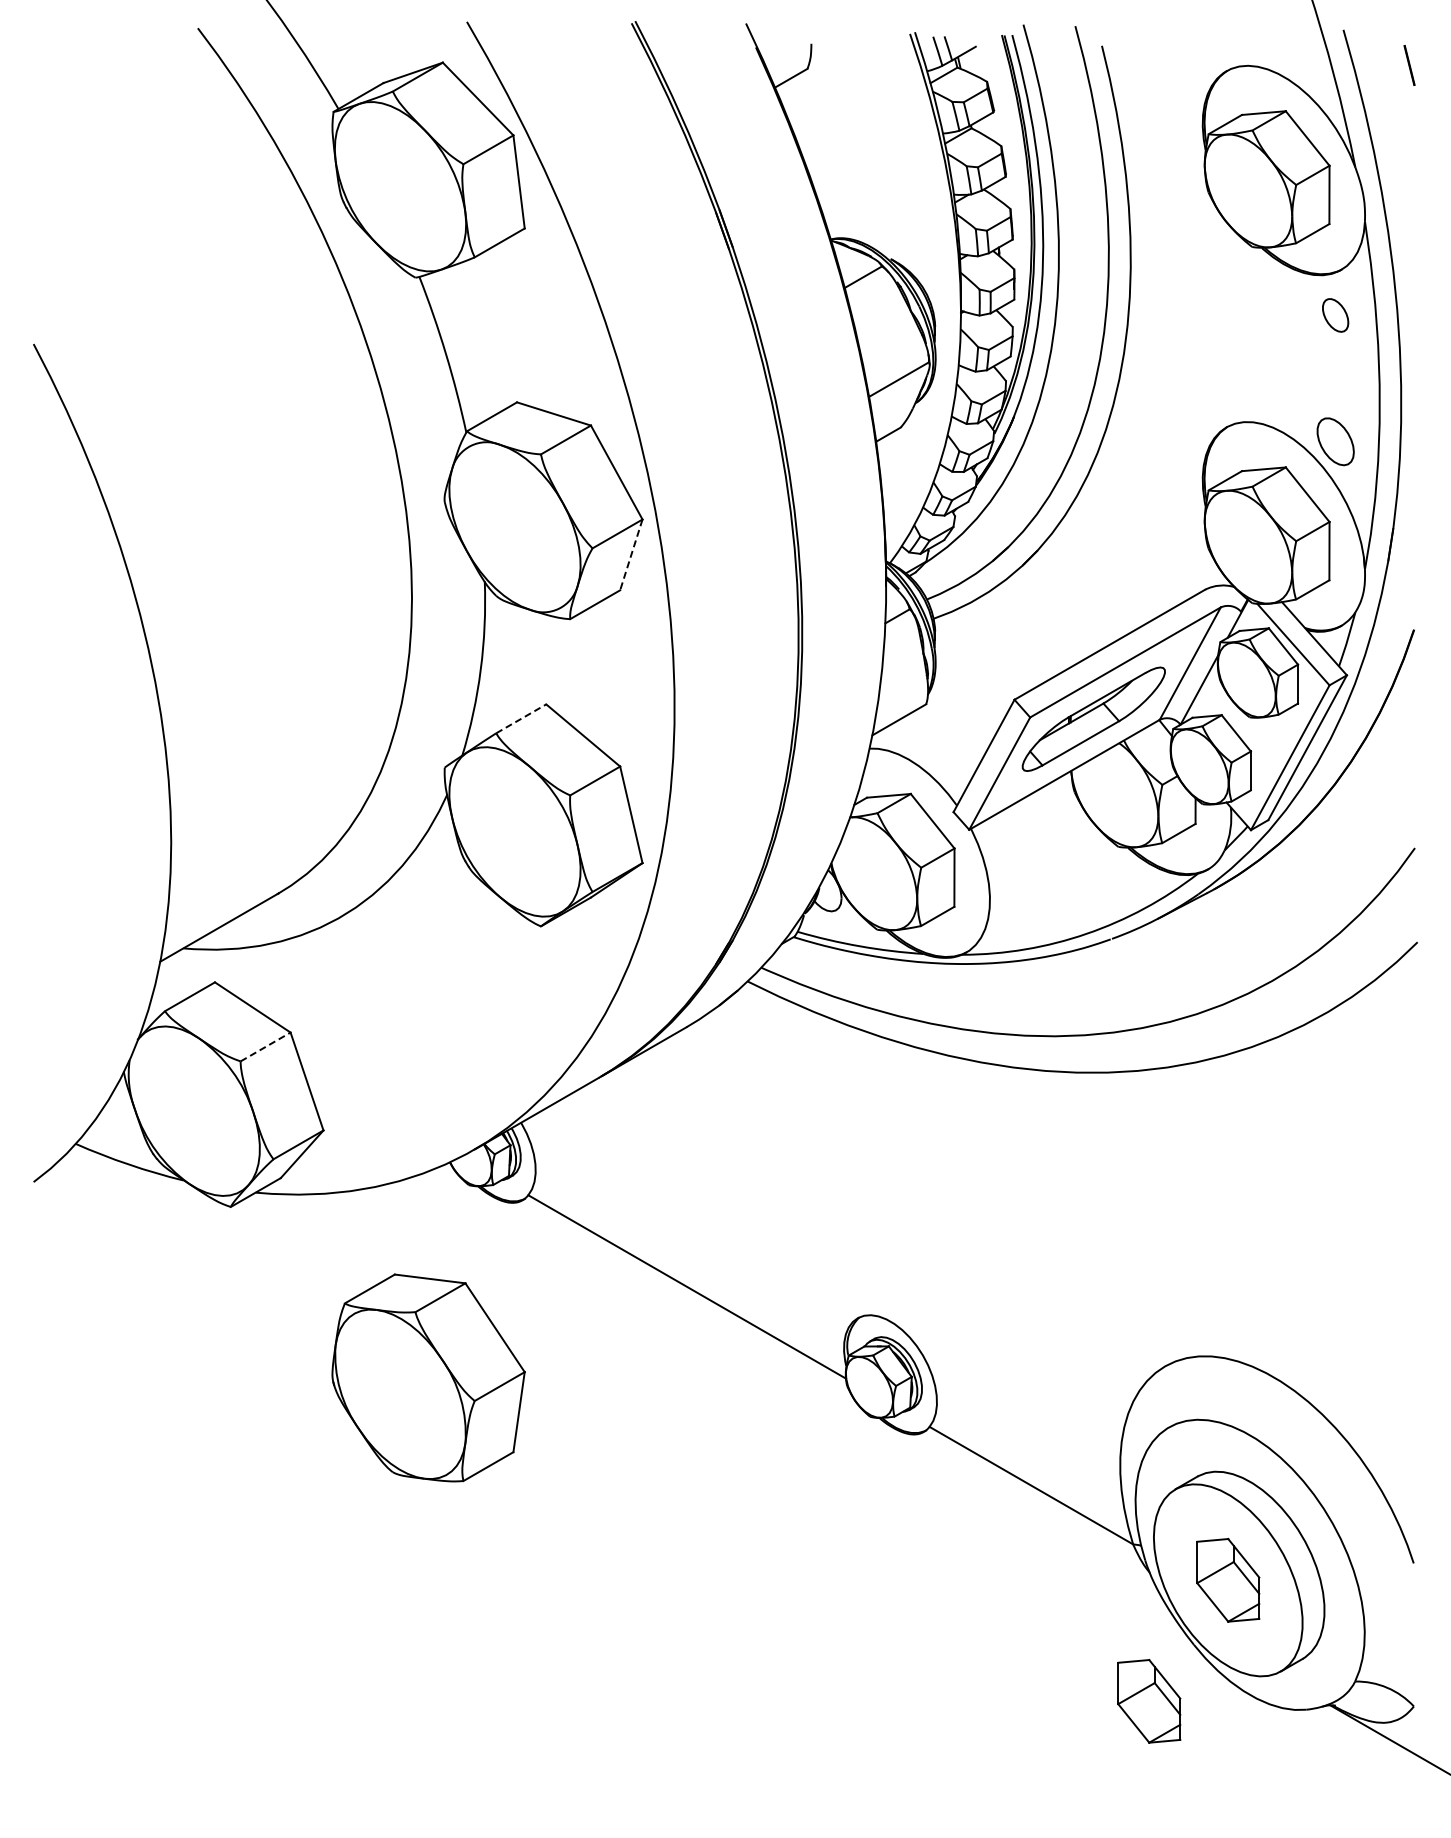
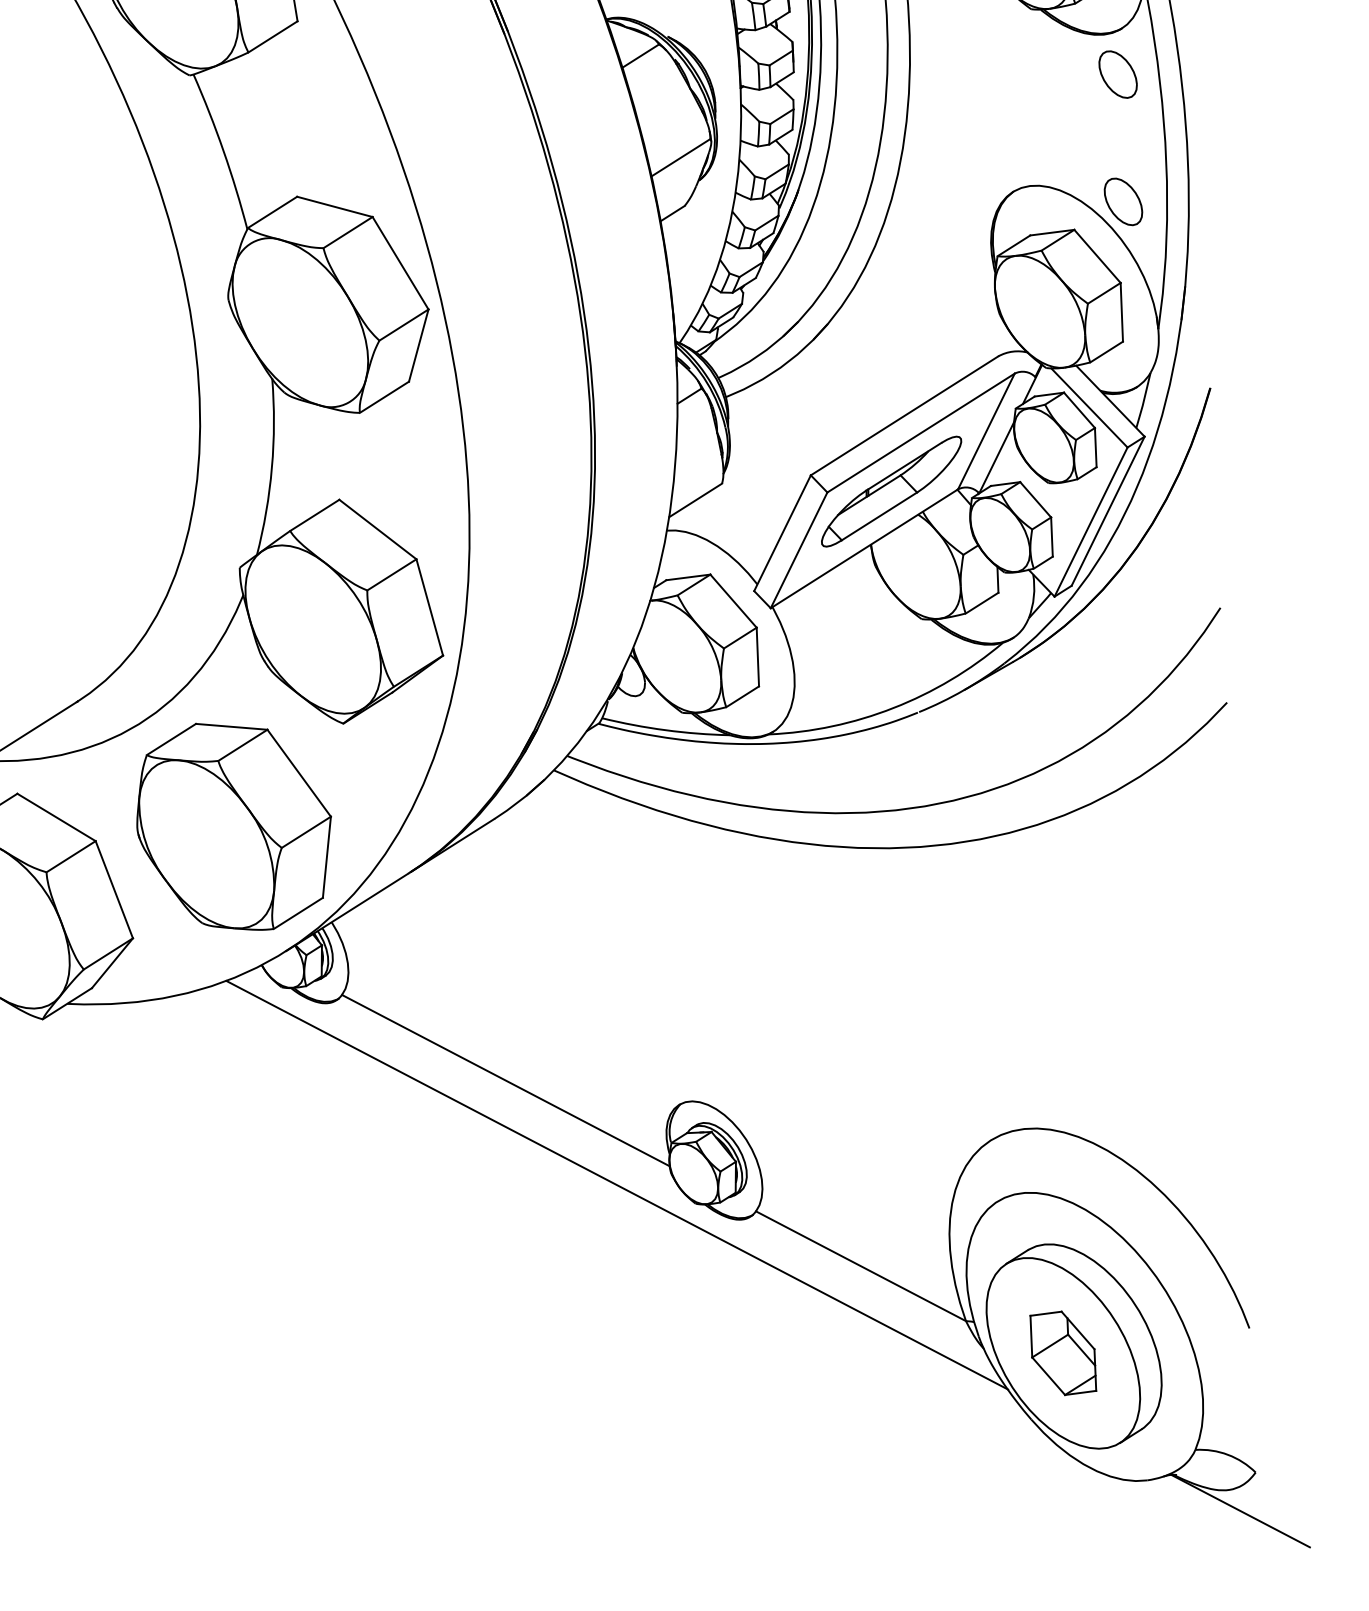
part: (1335, 315) -> (1117, 74), size x1.43
line: (631, 555) -> (418, 346), dashed -> solid
line: (521, 718) -> (315, 515), dashed -> solid
line: (265, 1047) -> (71, 857), dashed -> solid
part: (428, 1377) -> (234, 826), moved
line: (793, 1394) -> (617, 1184), added
part: (1149, 1701) -> (989, 1478), removed

